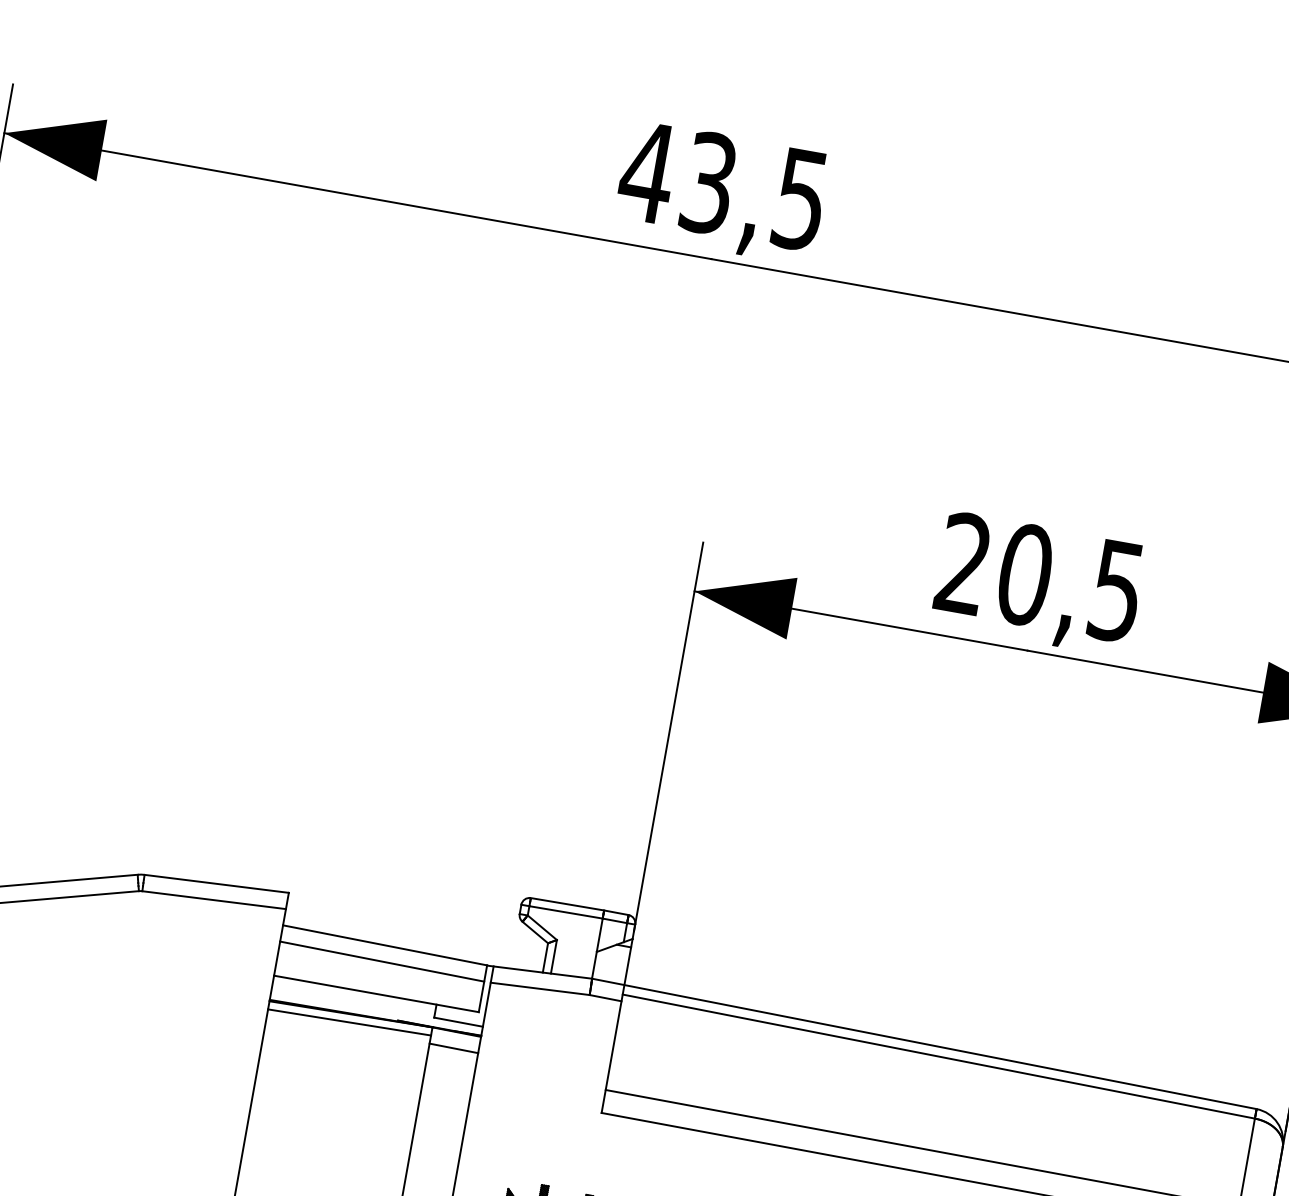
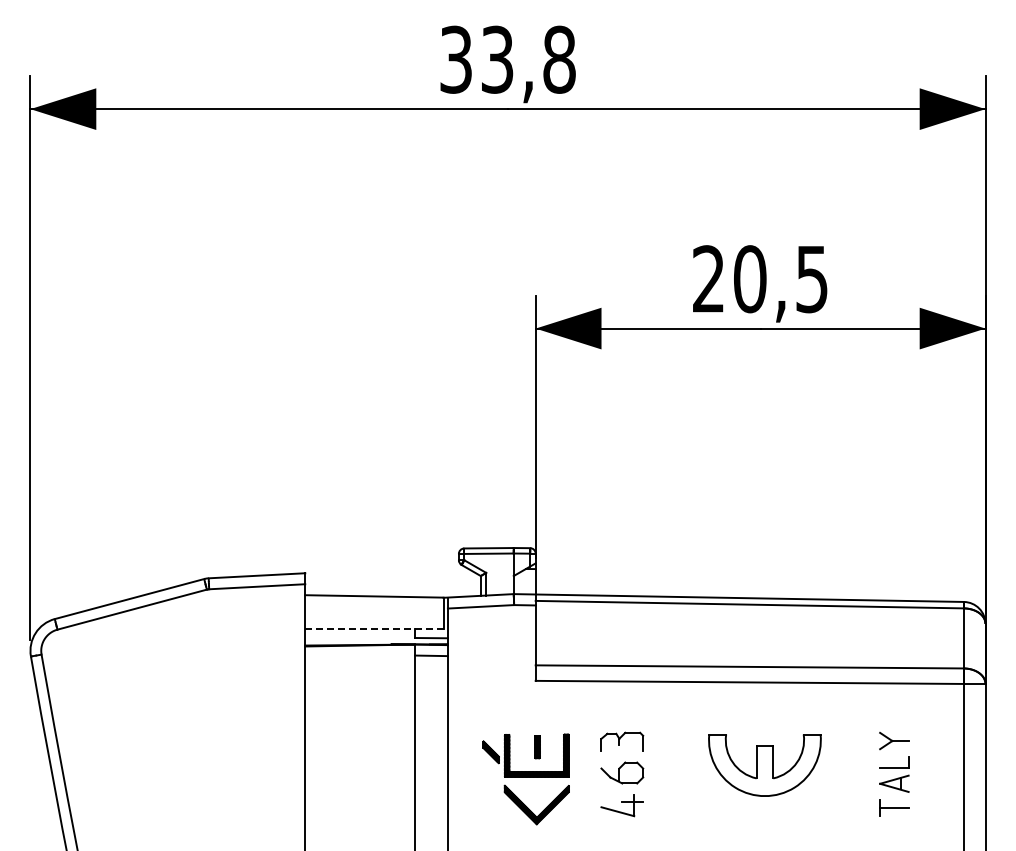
text: (722, 185) -> (506, 59), 43,5 -> 33,8
line: (382, 961) -> (374, 607), removed
line: (375, 994) -> (373, 629), solid -> dashed
line: (348, 1021) -> (359, 650), removed

